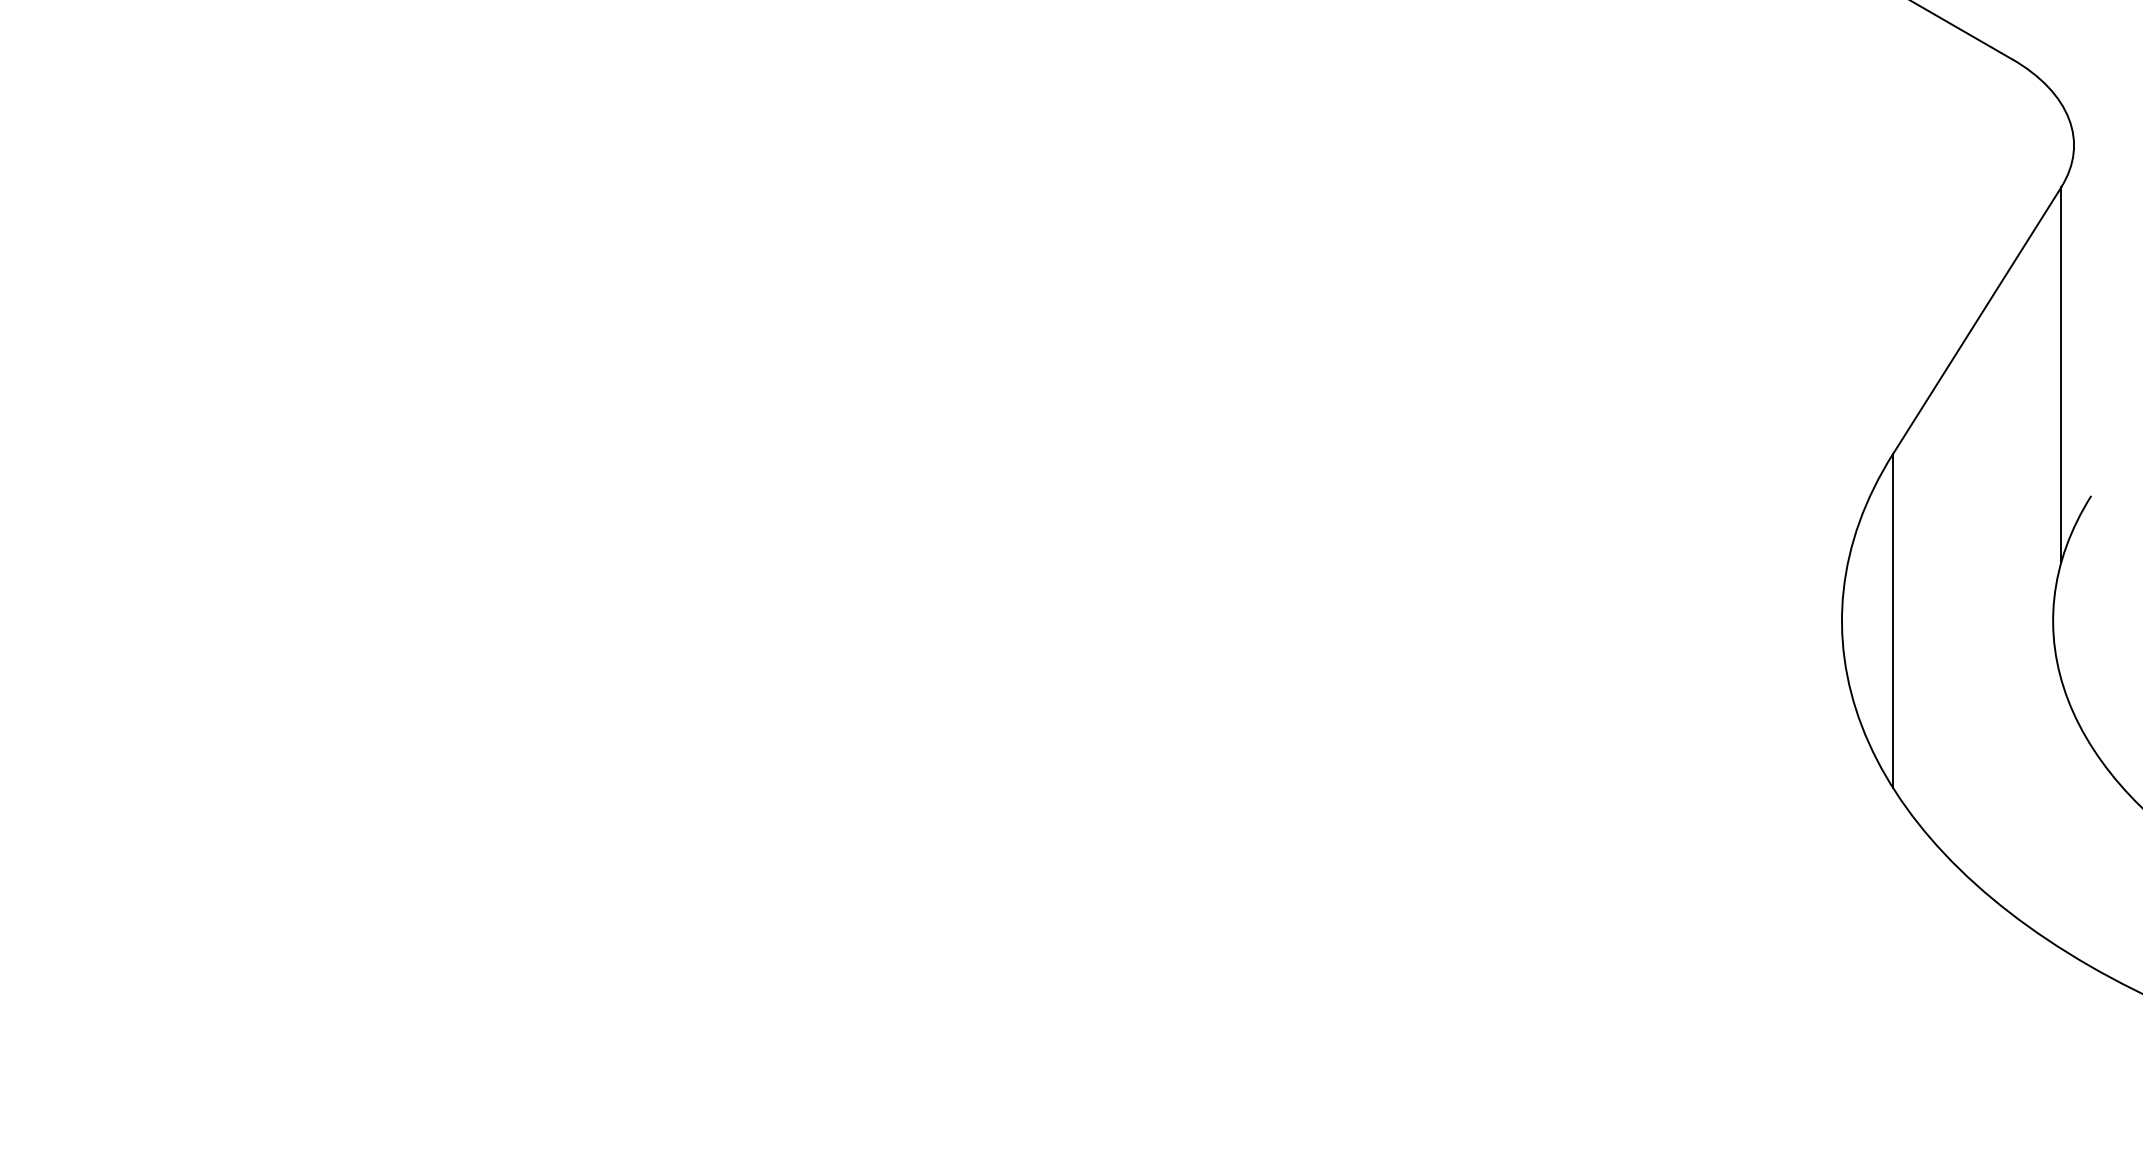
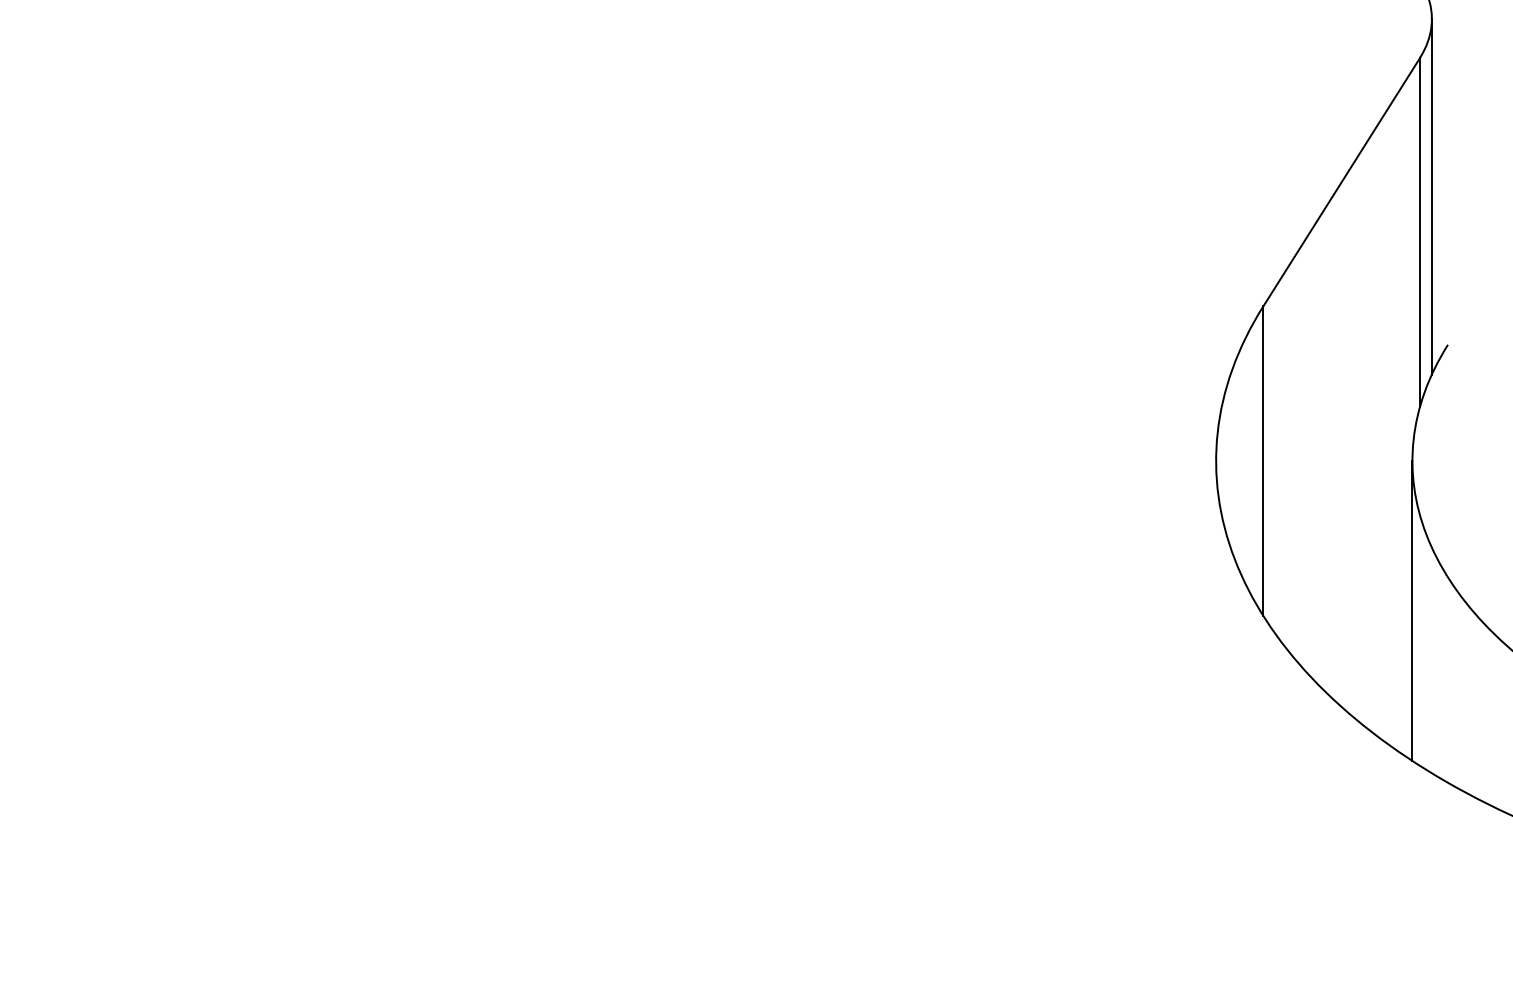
line: (2074, 336) -> (1432, 196), added
line: (2053, 781) -> (1412, 610), added

